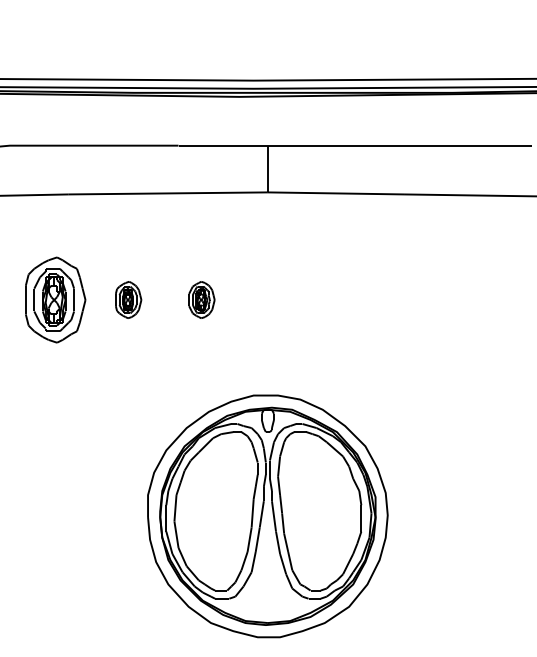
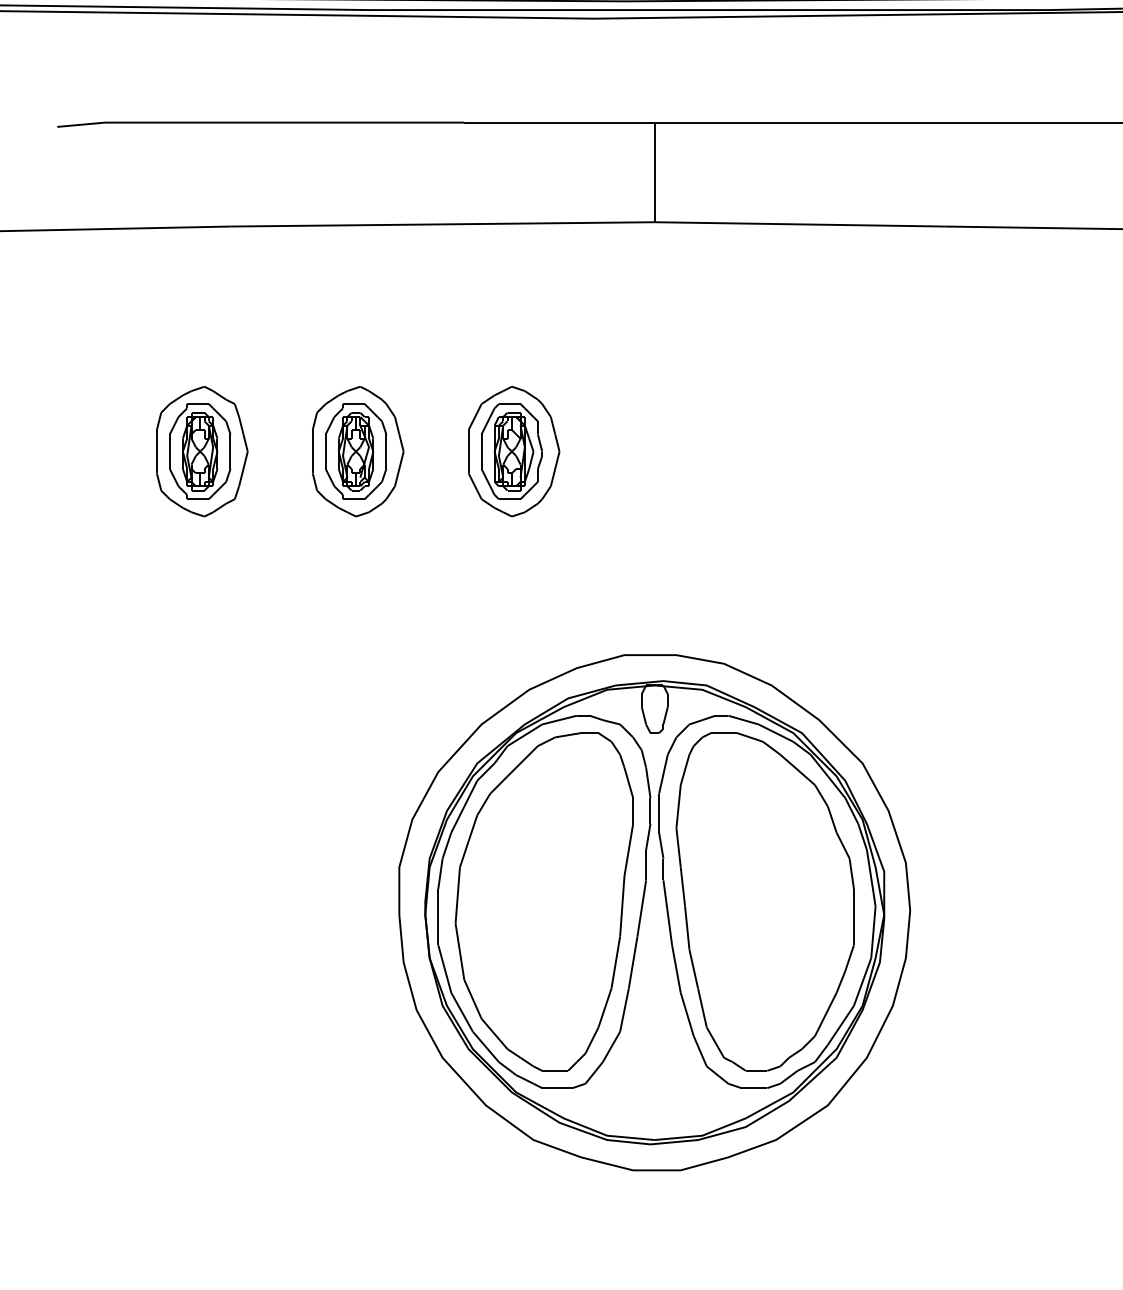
part: (55, 299) -> (202, 450), size x0.71
part: (128, 299) -> (357, 450), size x1.67
part: (201, 299) -> (513, 450), size x1.67

